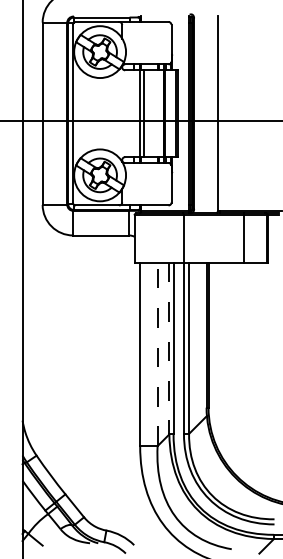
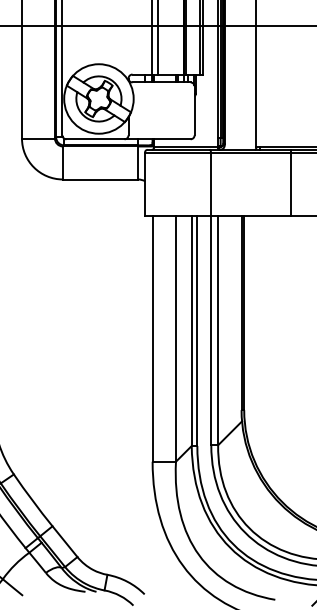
line: (169, 348) -> (191, 330), dashed -> solid
line: (157, 354) -> (175, 338), dashed -> solid

